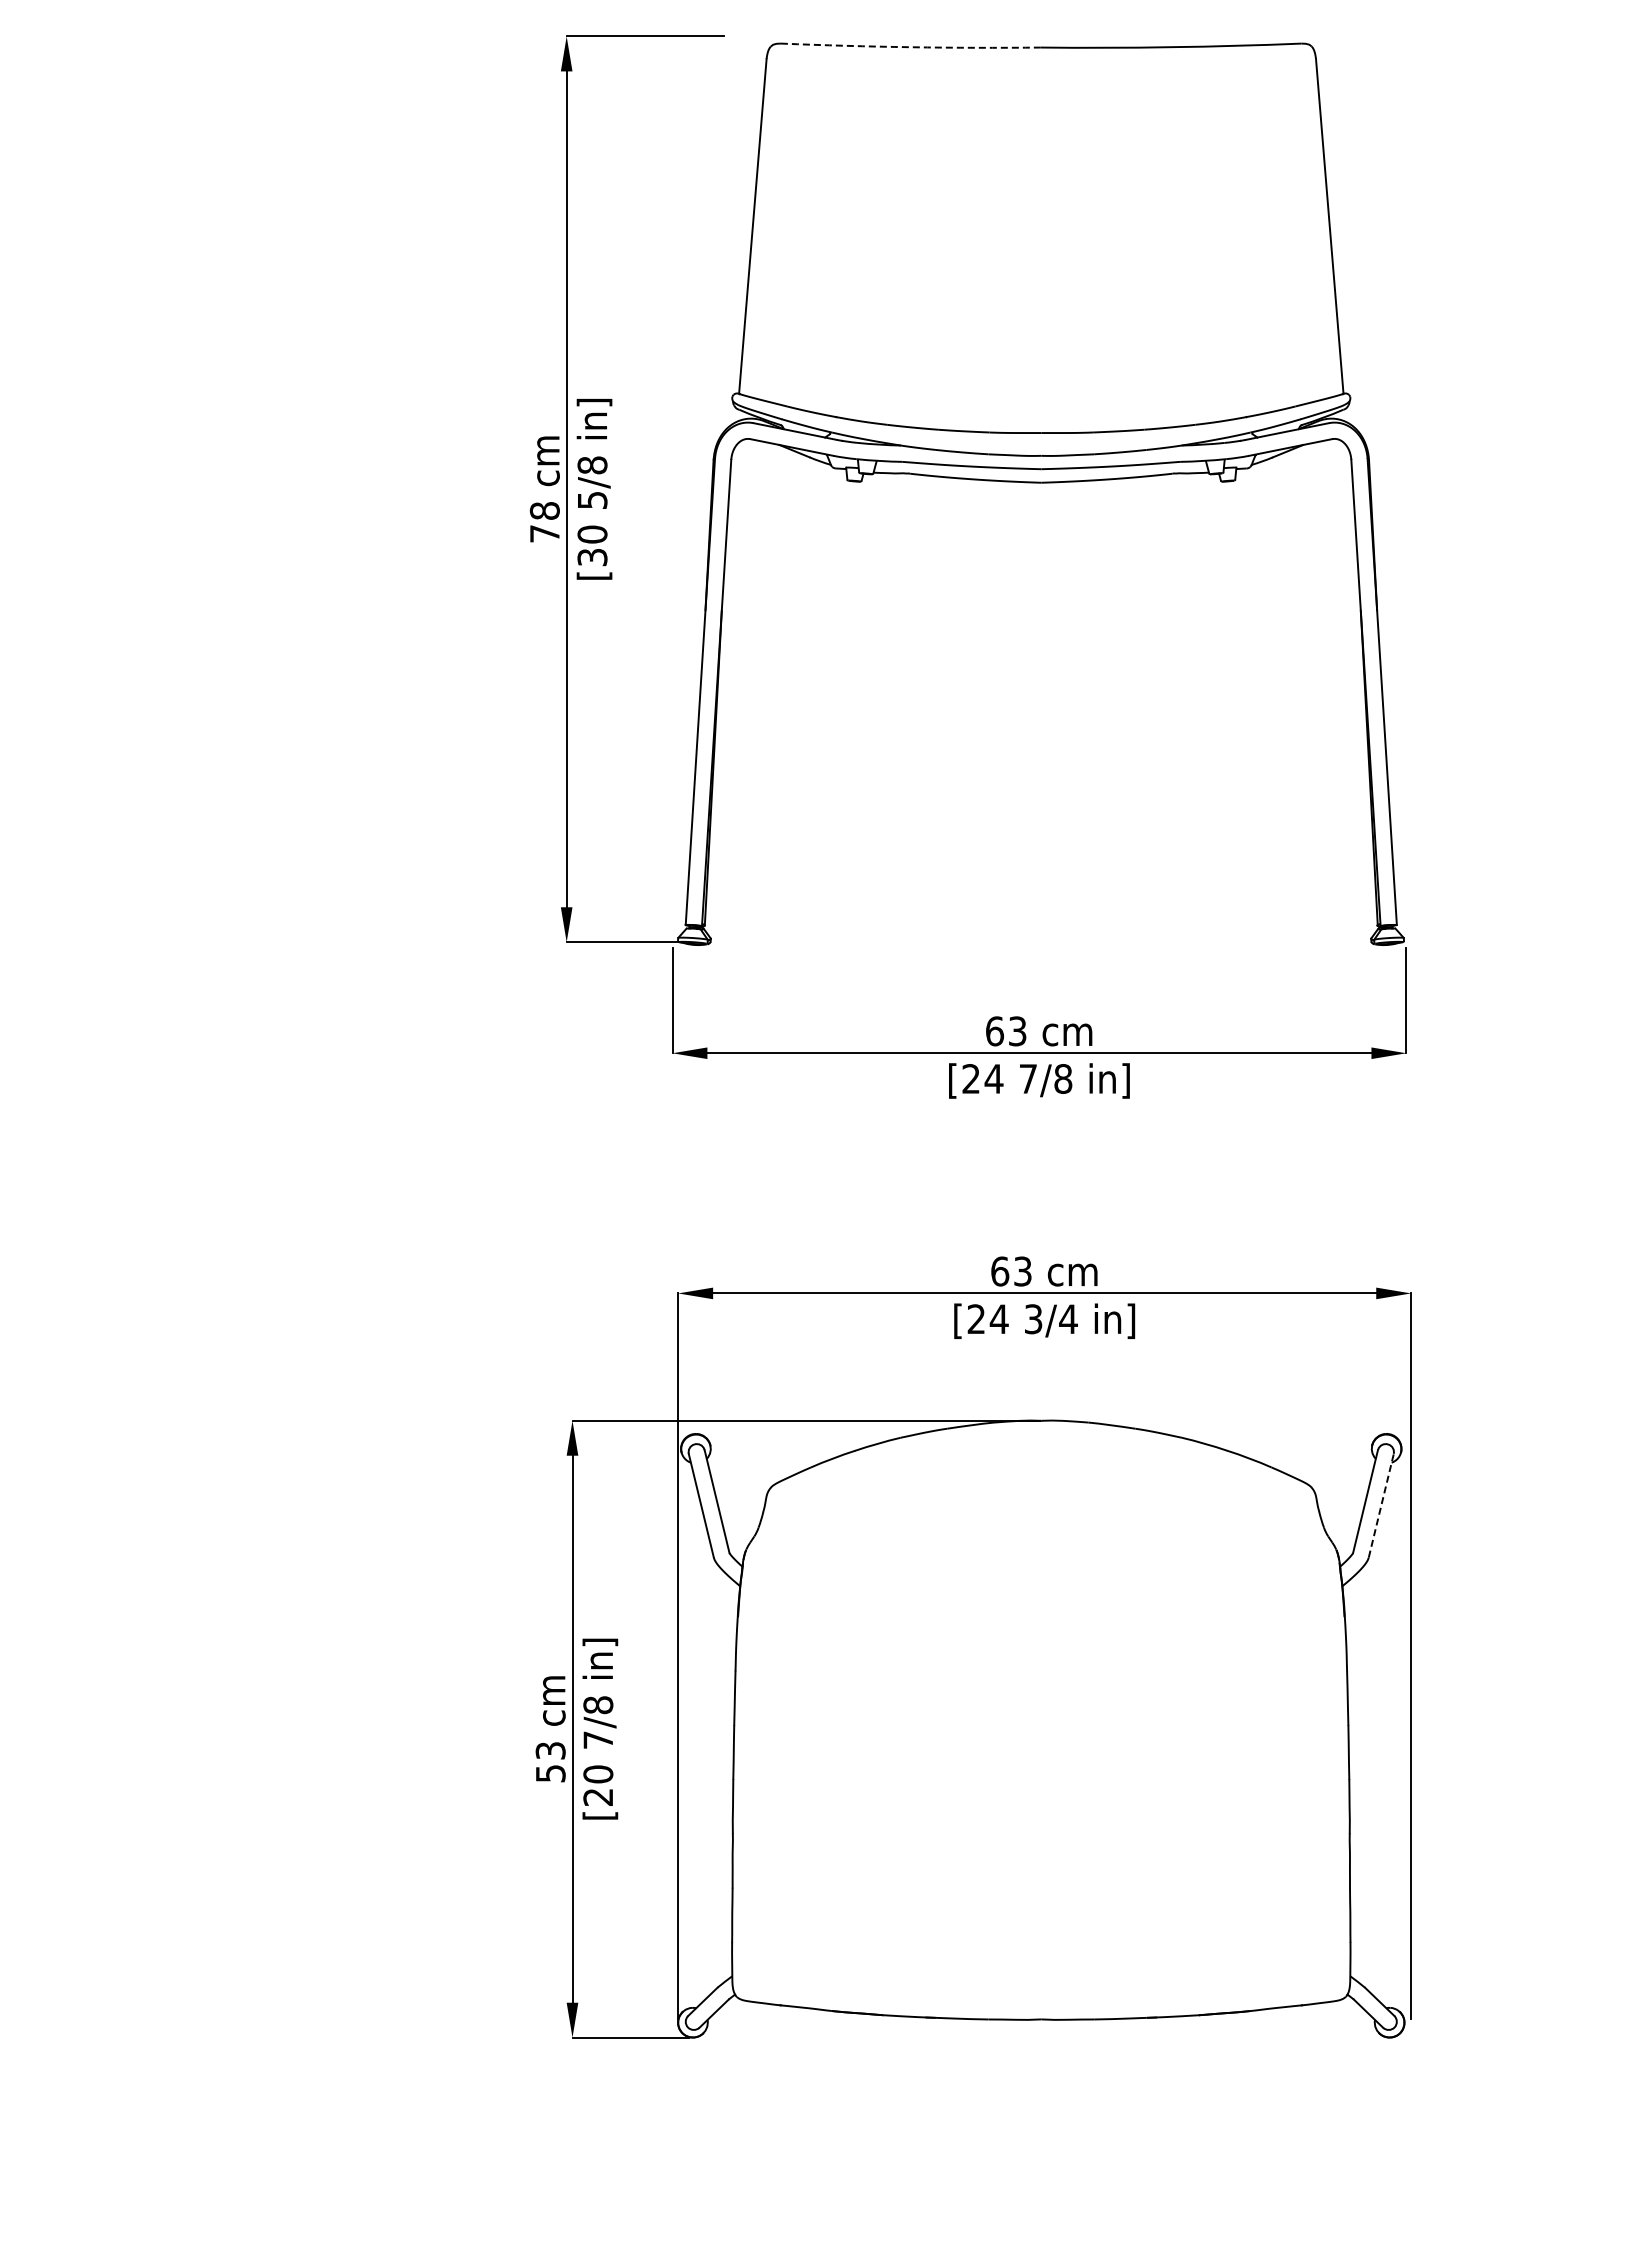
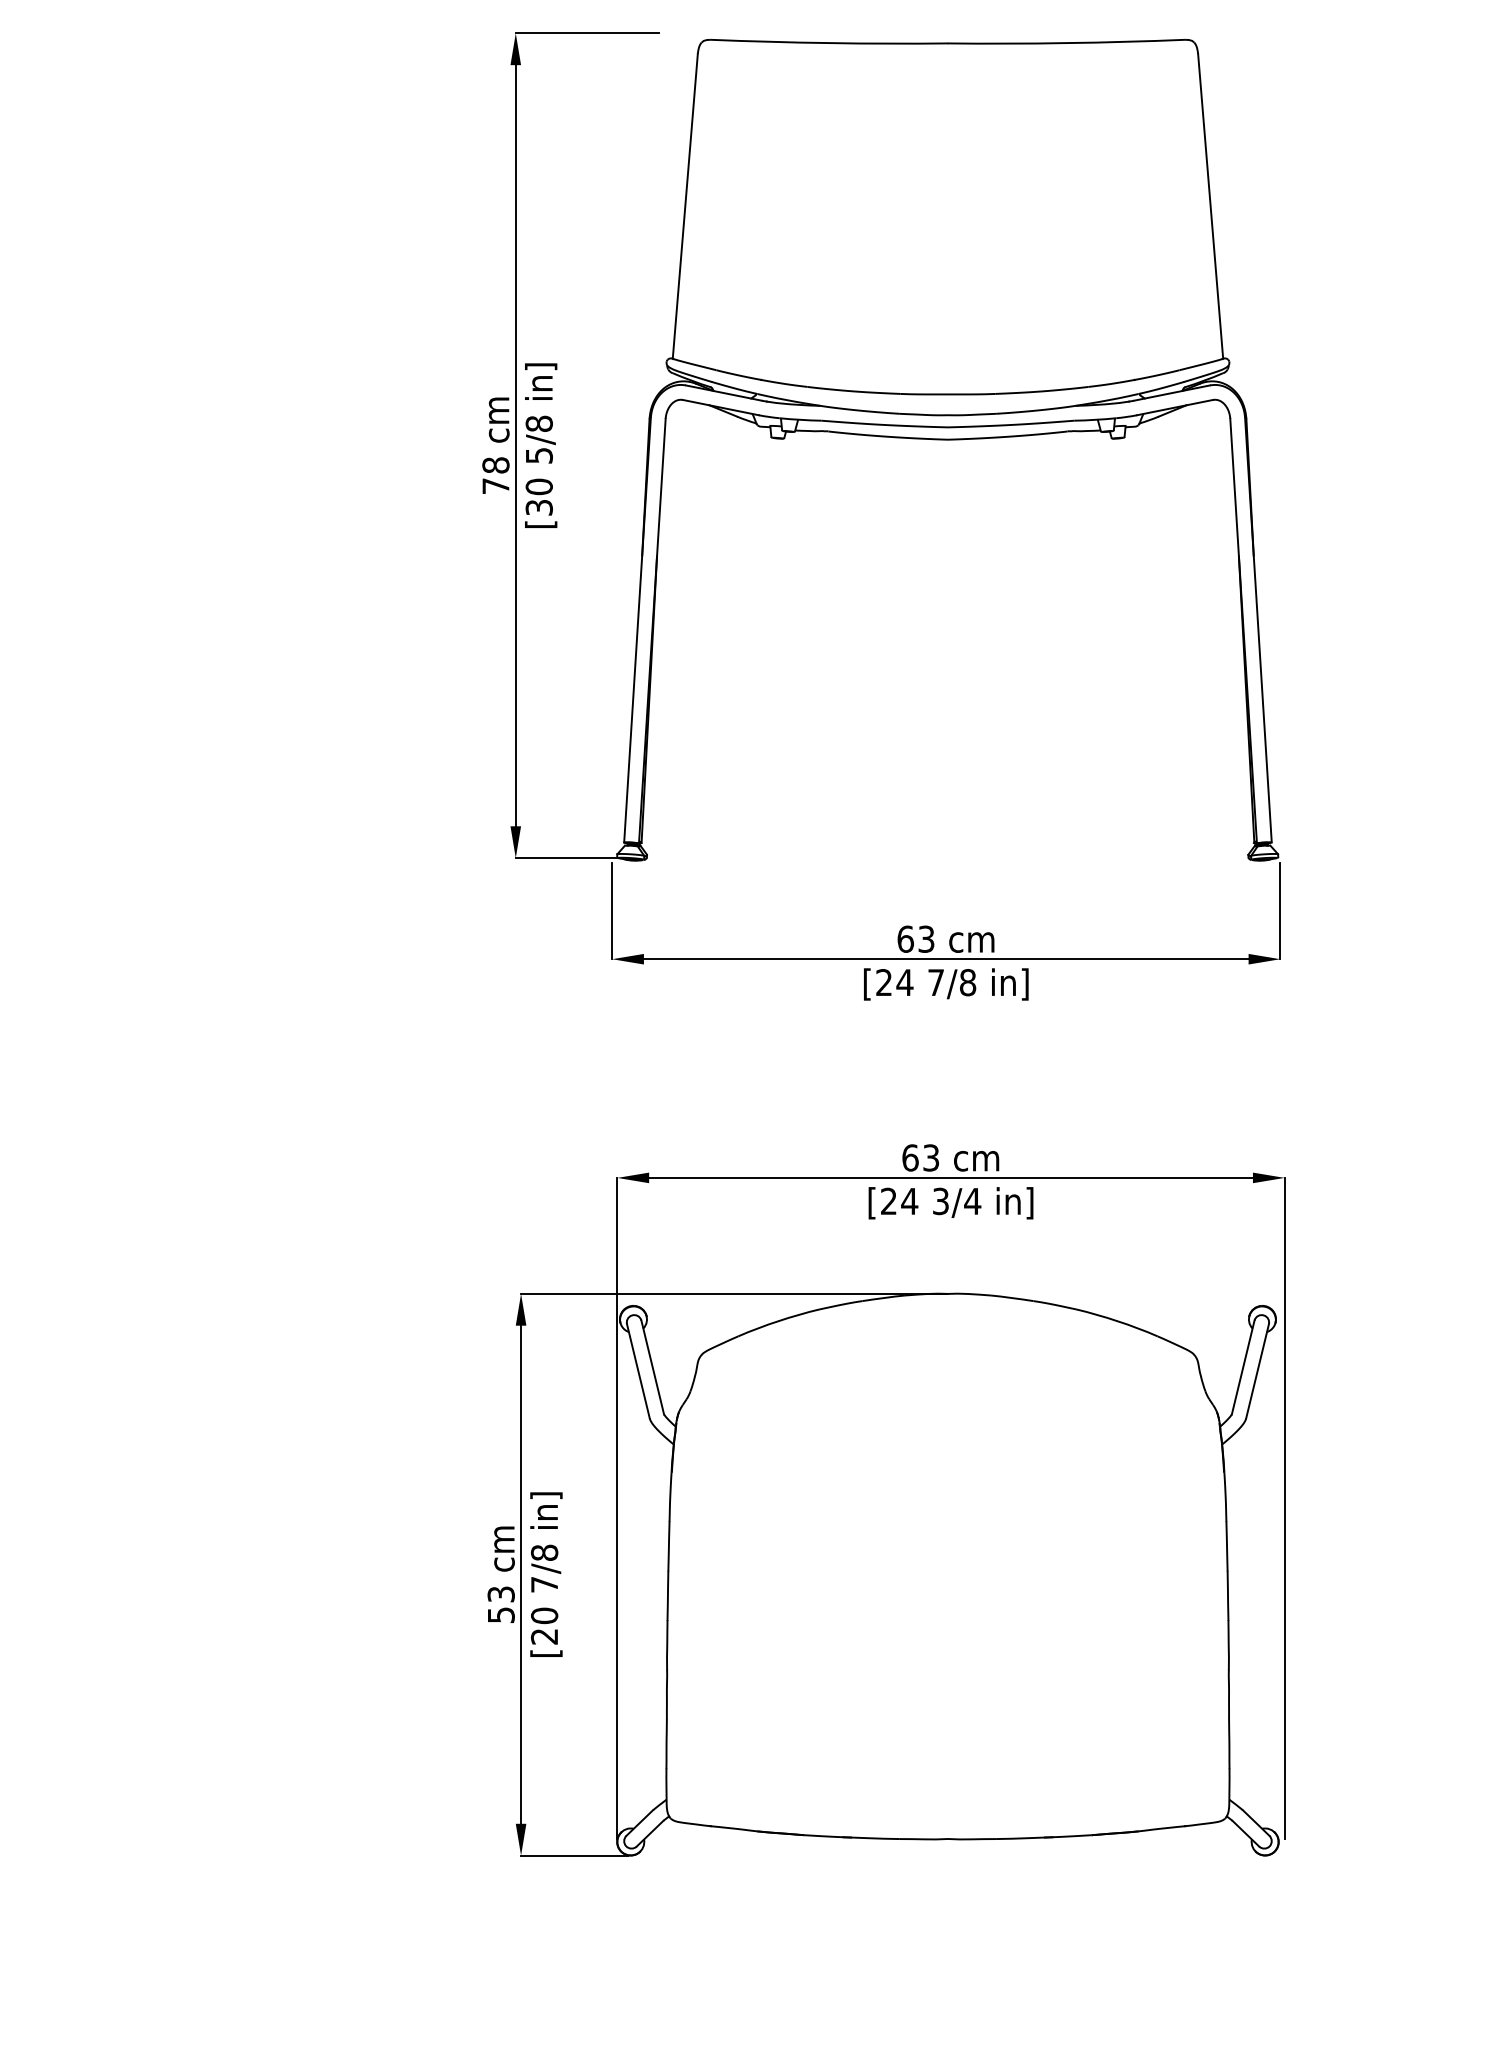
arc: (911, 47) -> (829, 43), dashed -> solid
line: (1381, 1505) -> (1257, 1371), dashed -> solid

